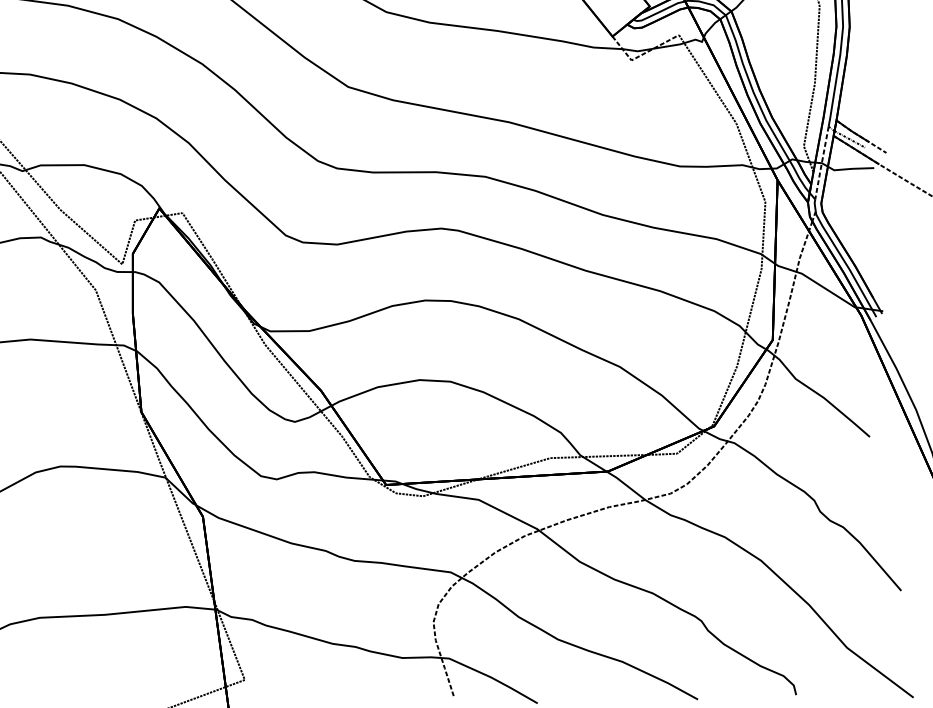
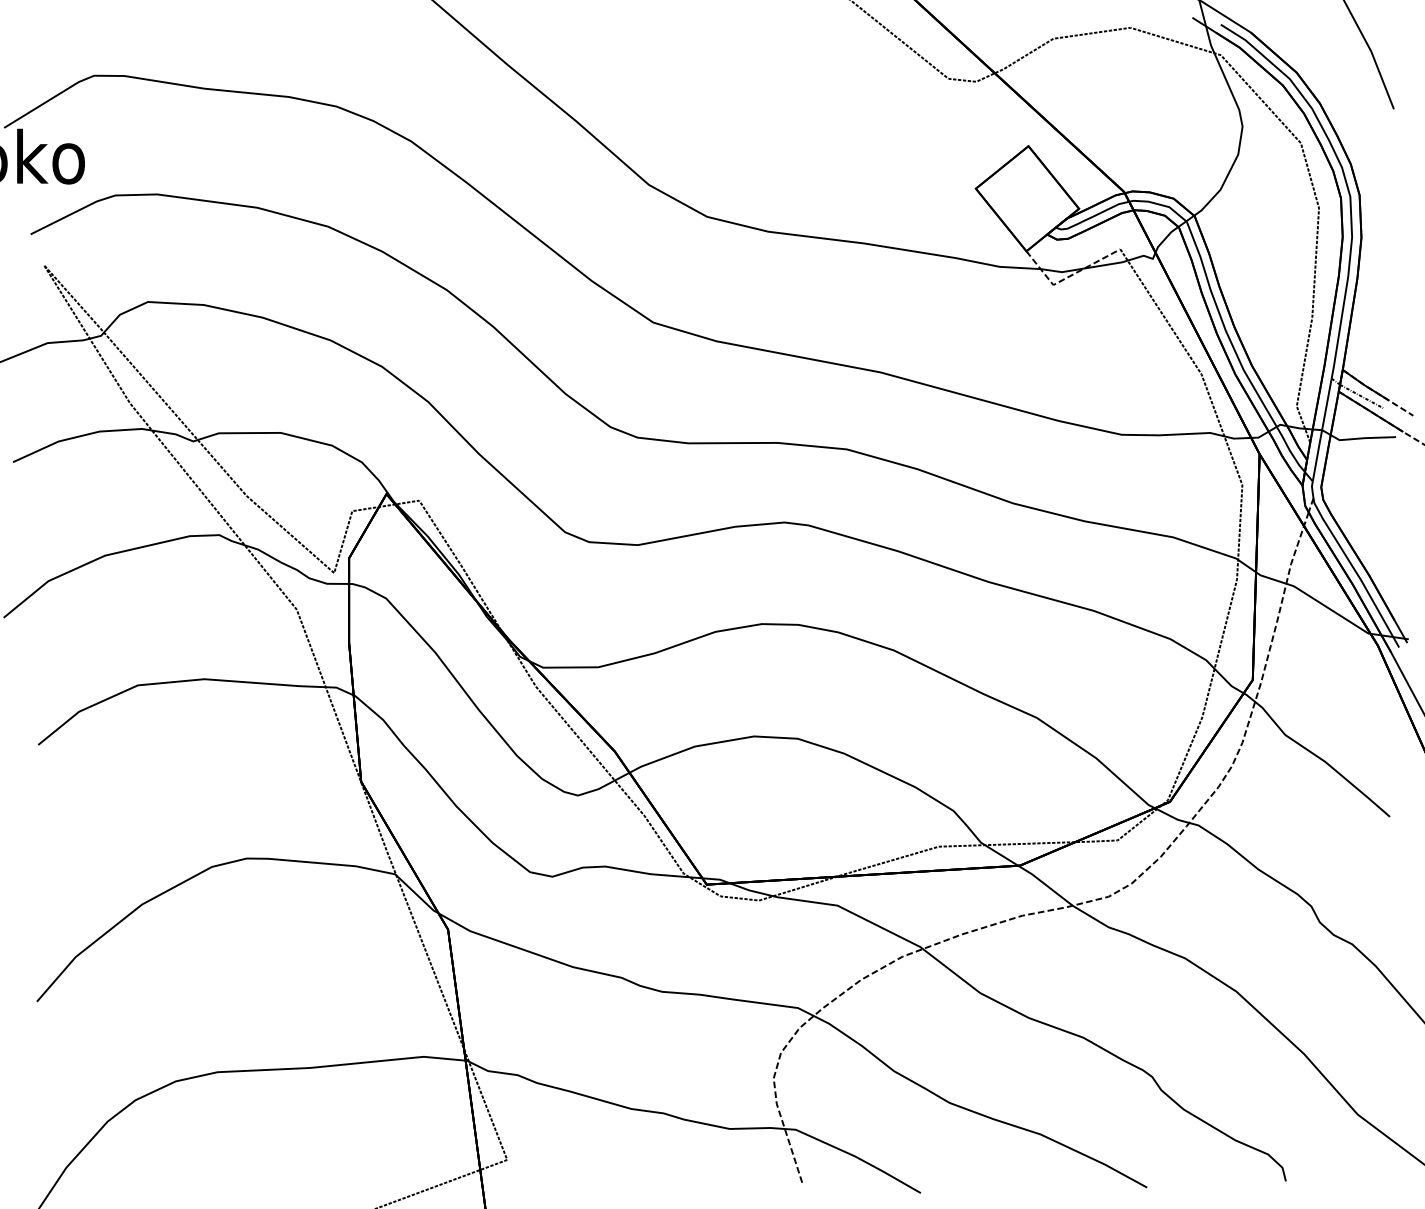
line: (822, 163) -> (1322, 430), dashed -> solid

